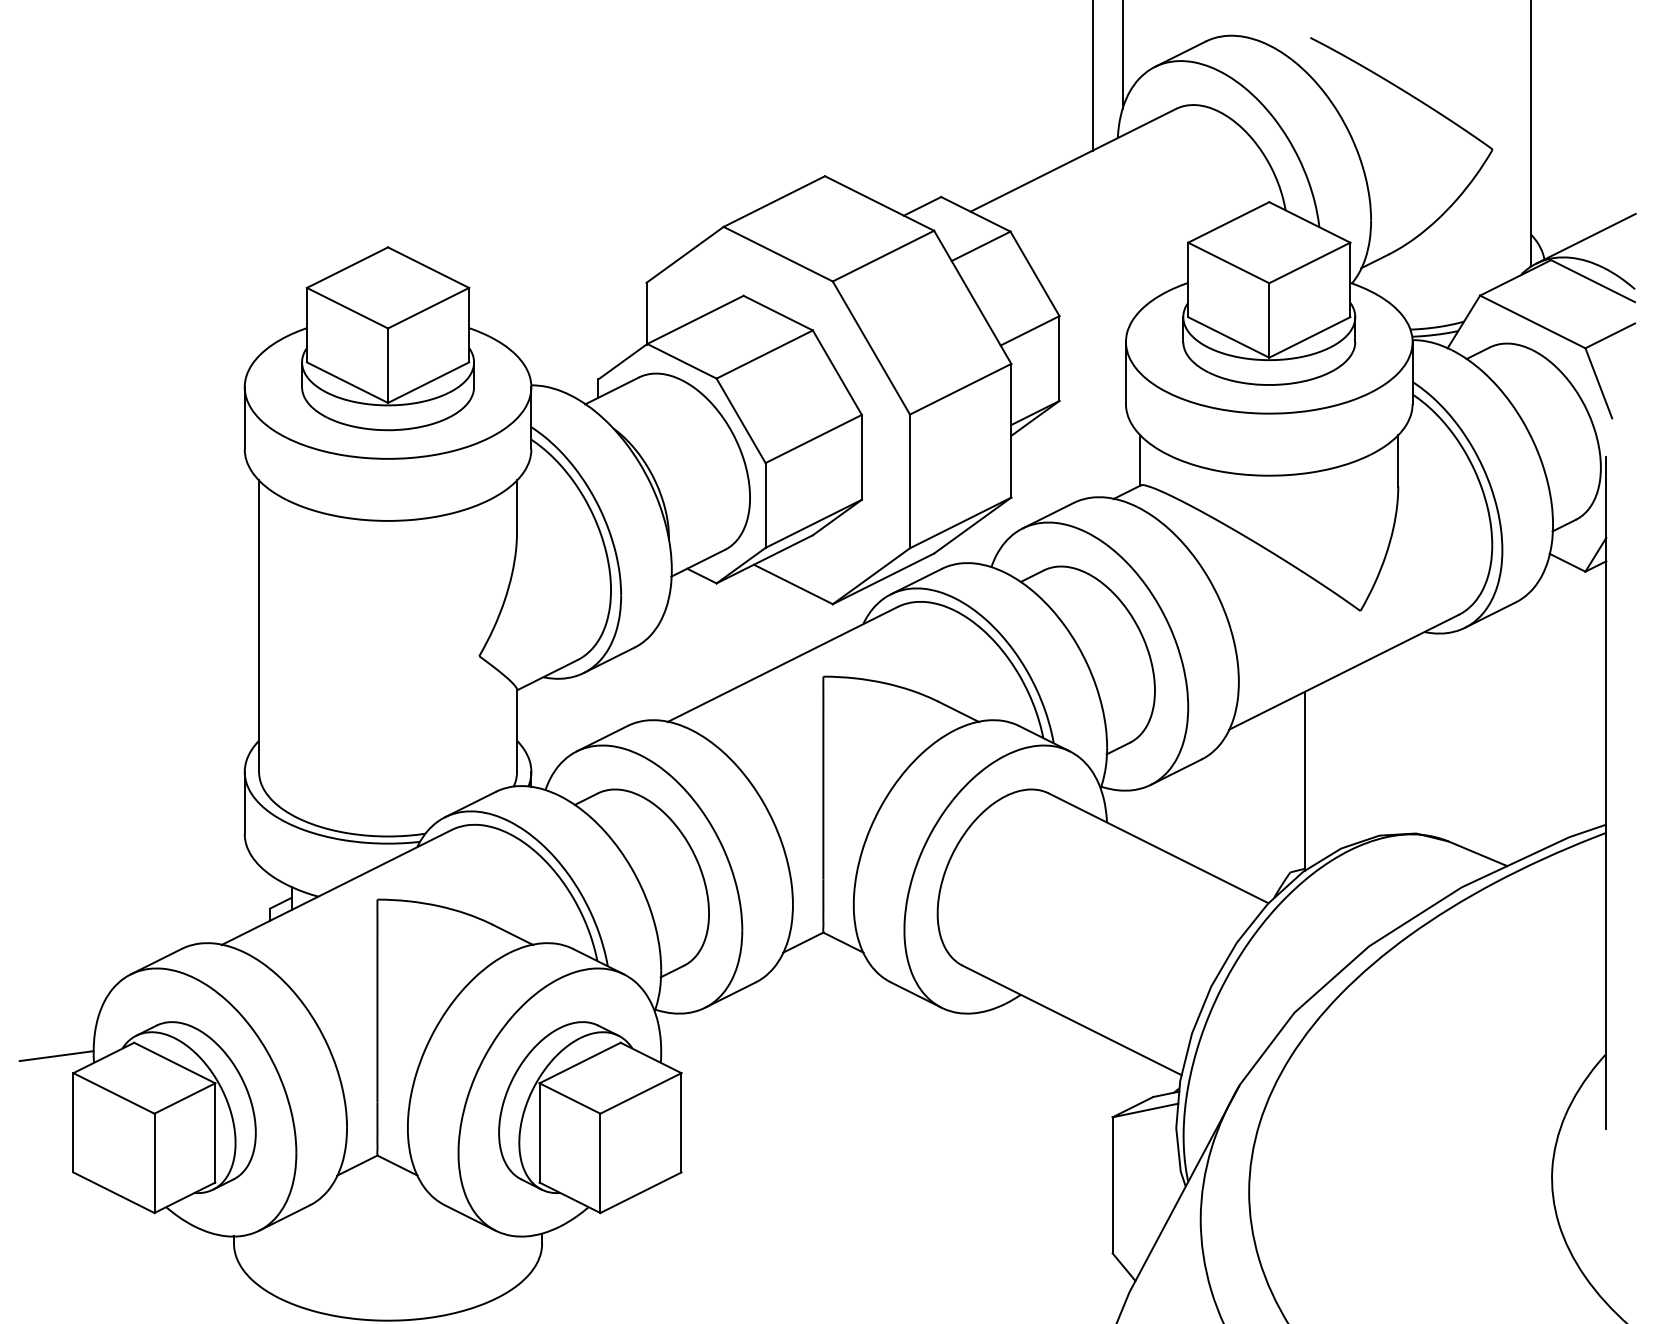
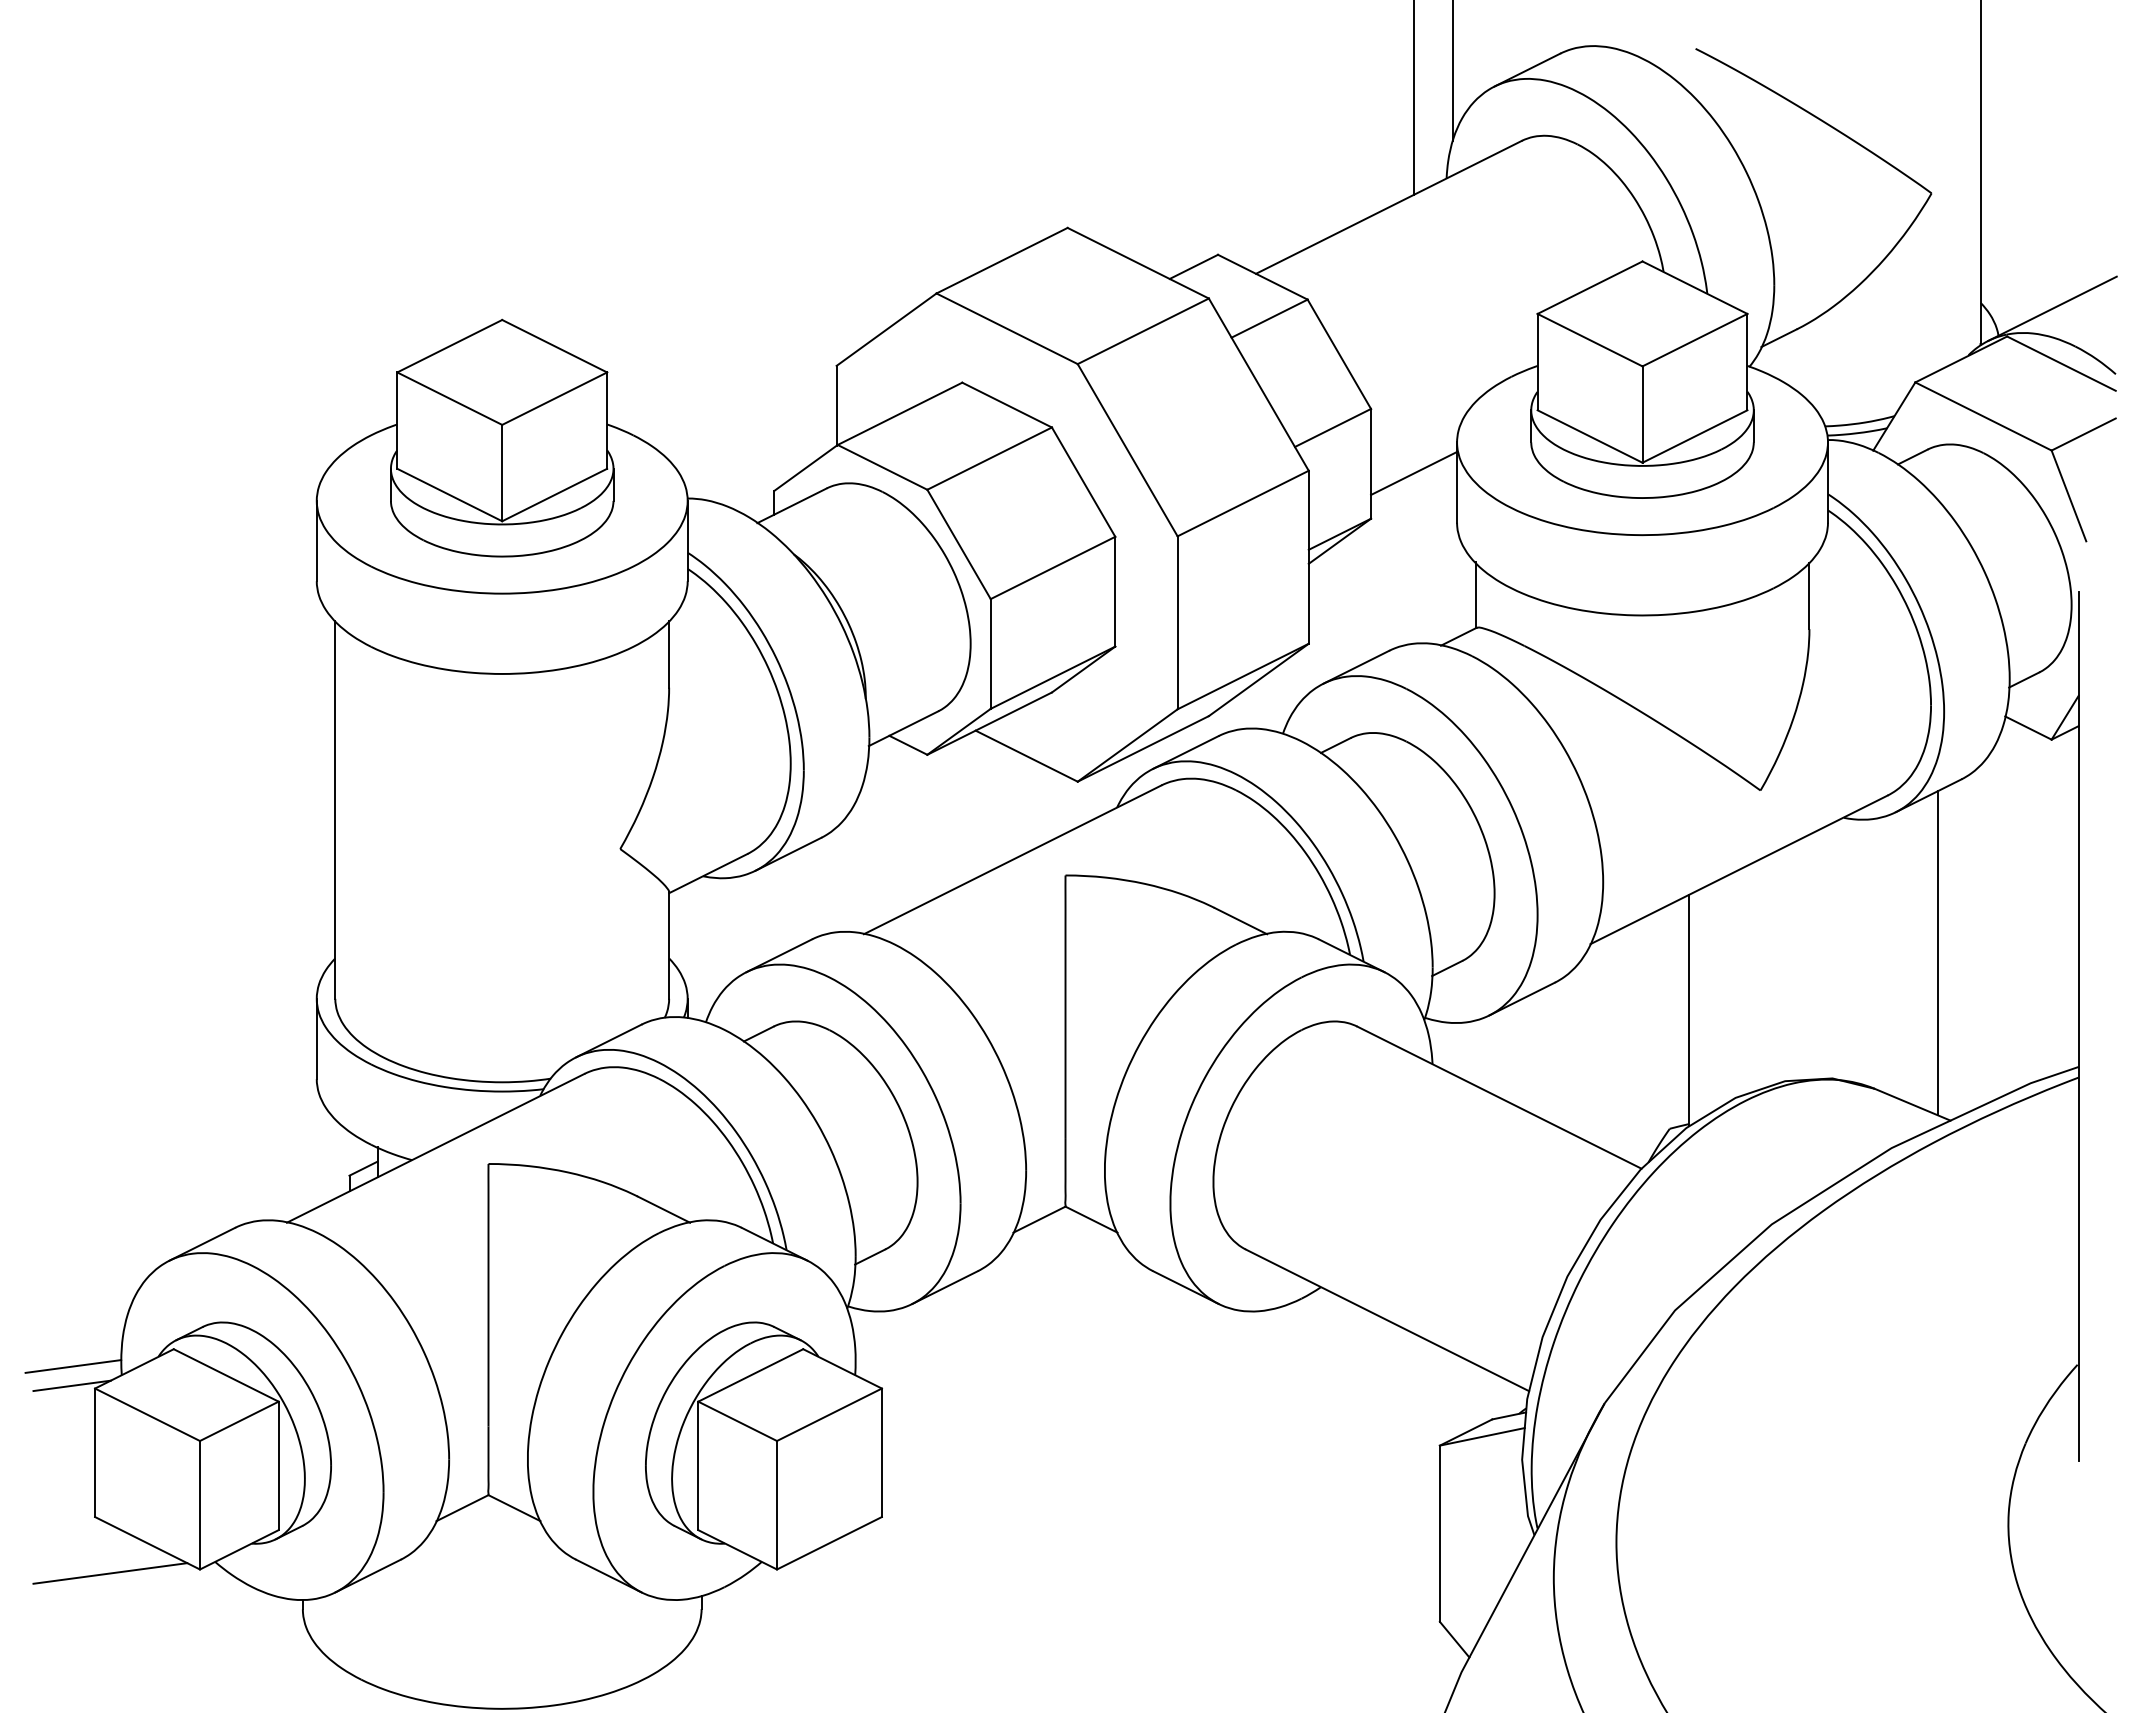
line: (1093, 365) -> (1414, 472), added
line: (1498, 736) -> (1938, 953), added
line: (55, 1070) -> (71, 1385), added
line: (85, 1216) -> (110, 1573), added

